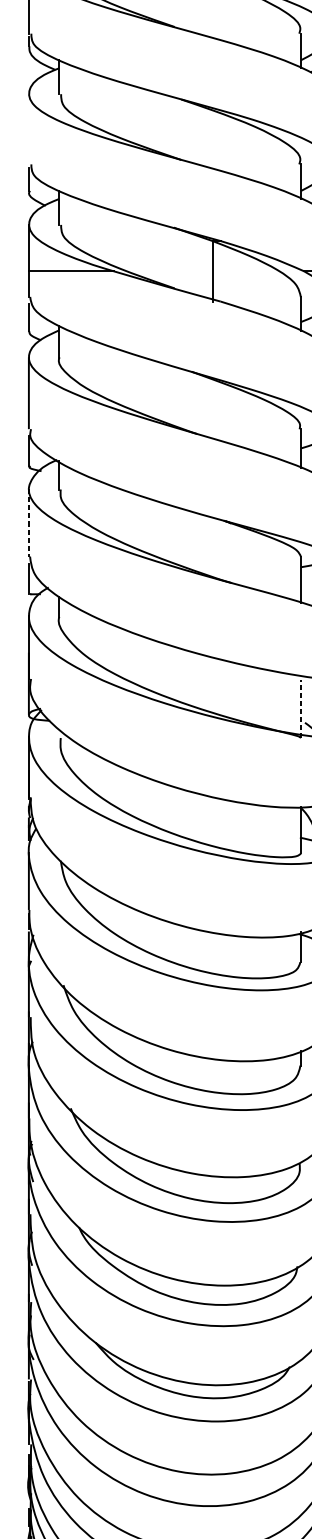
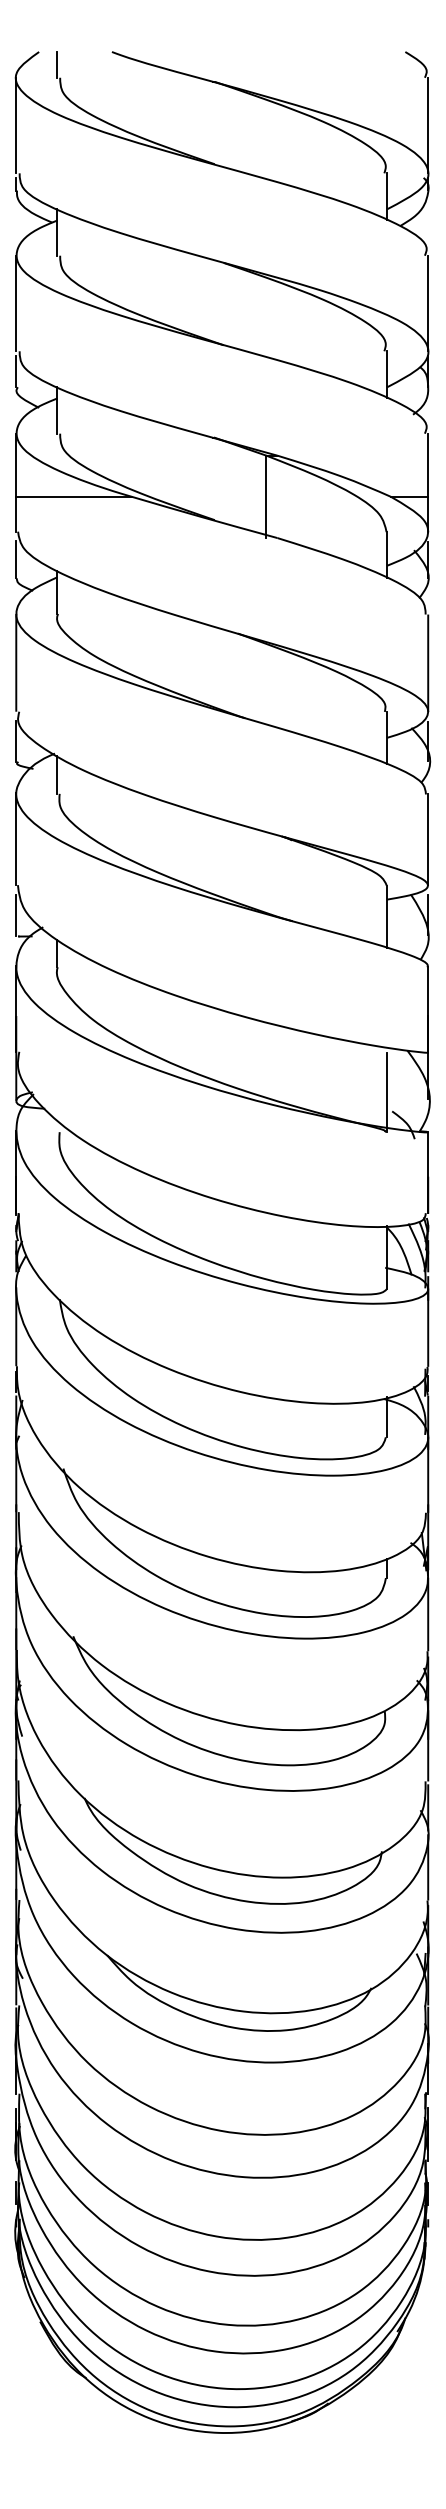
line: (29, 129) -> (16, 303), added
line: (29, 523) -> (16, 839), dashed -> solid
line: (301, 708) -> (387, 1092), dashed -> solid

